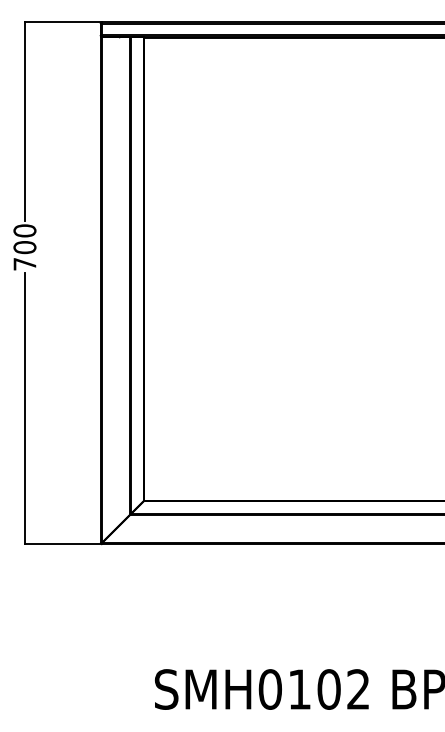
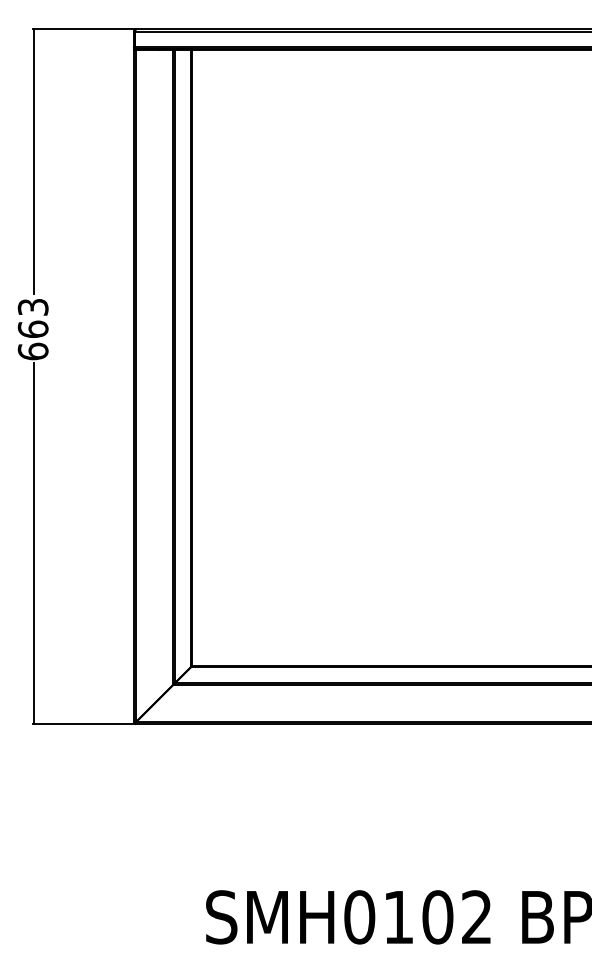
text: (24, 247) -> (32, 329), 700 -> 663

